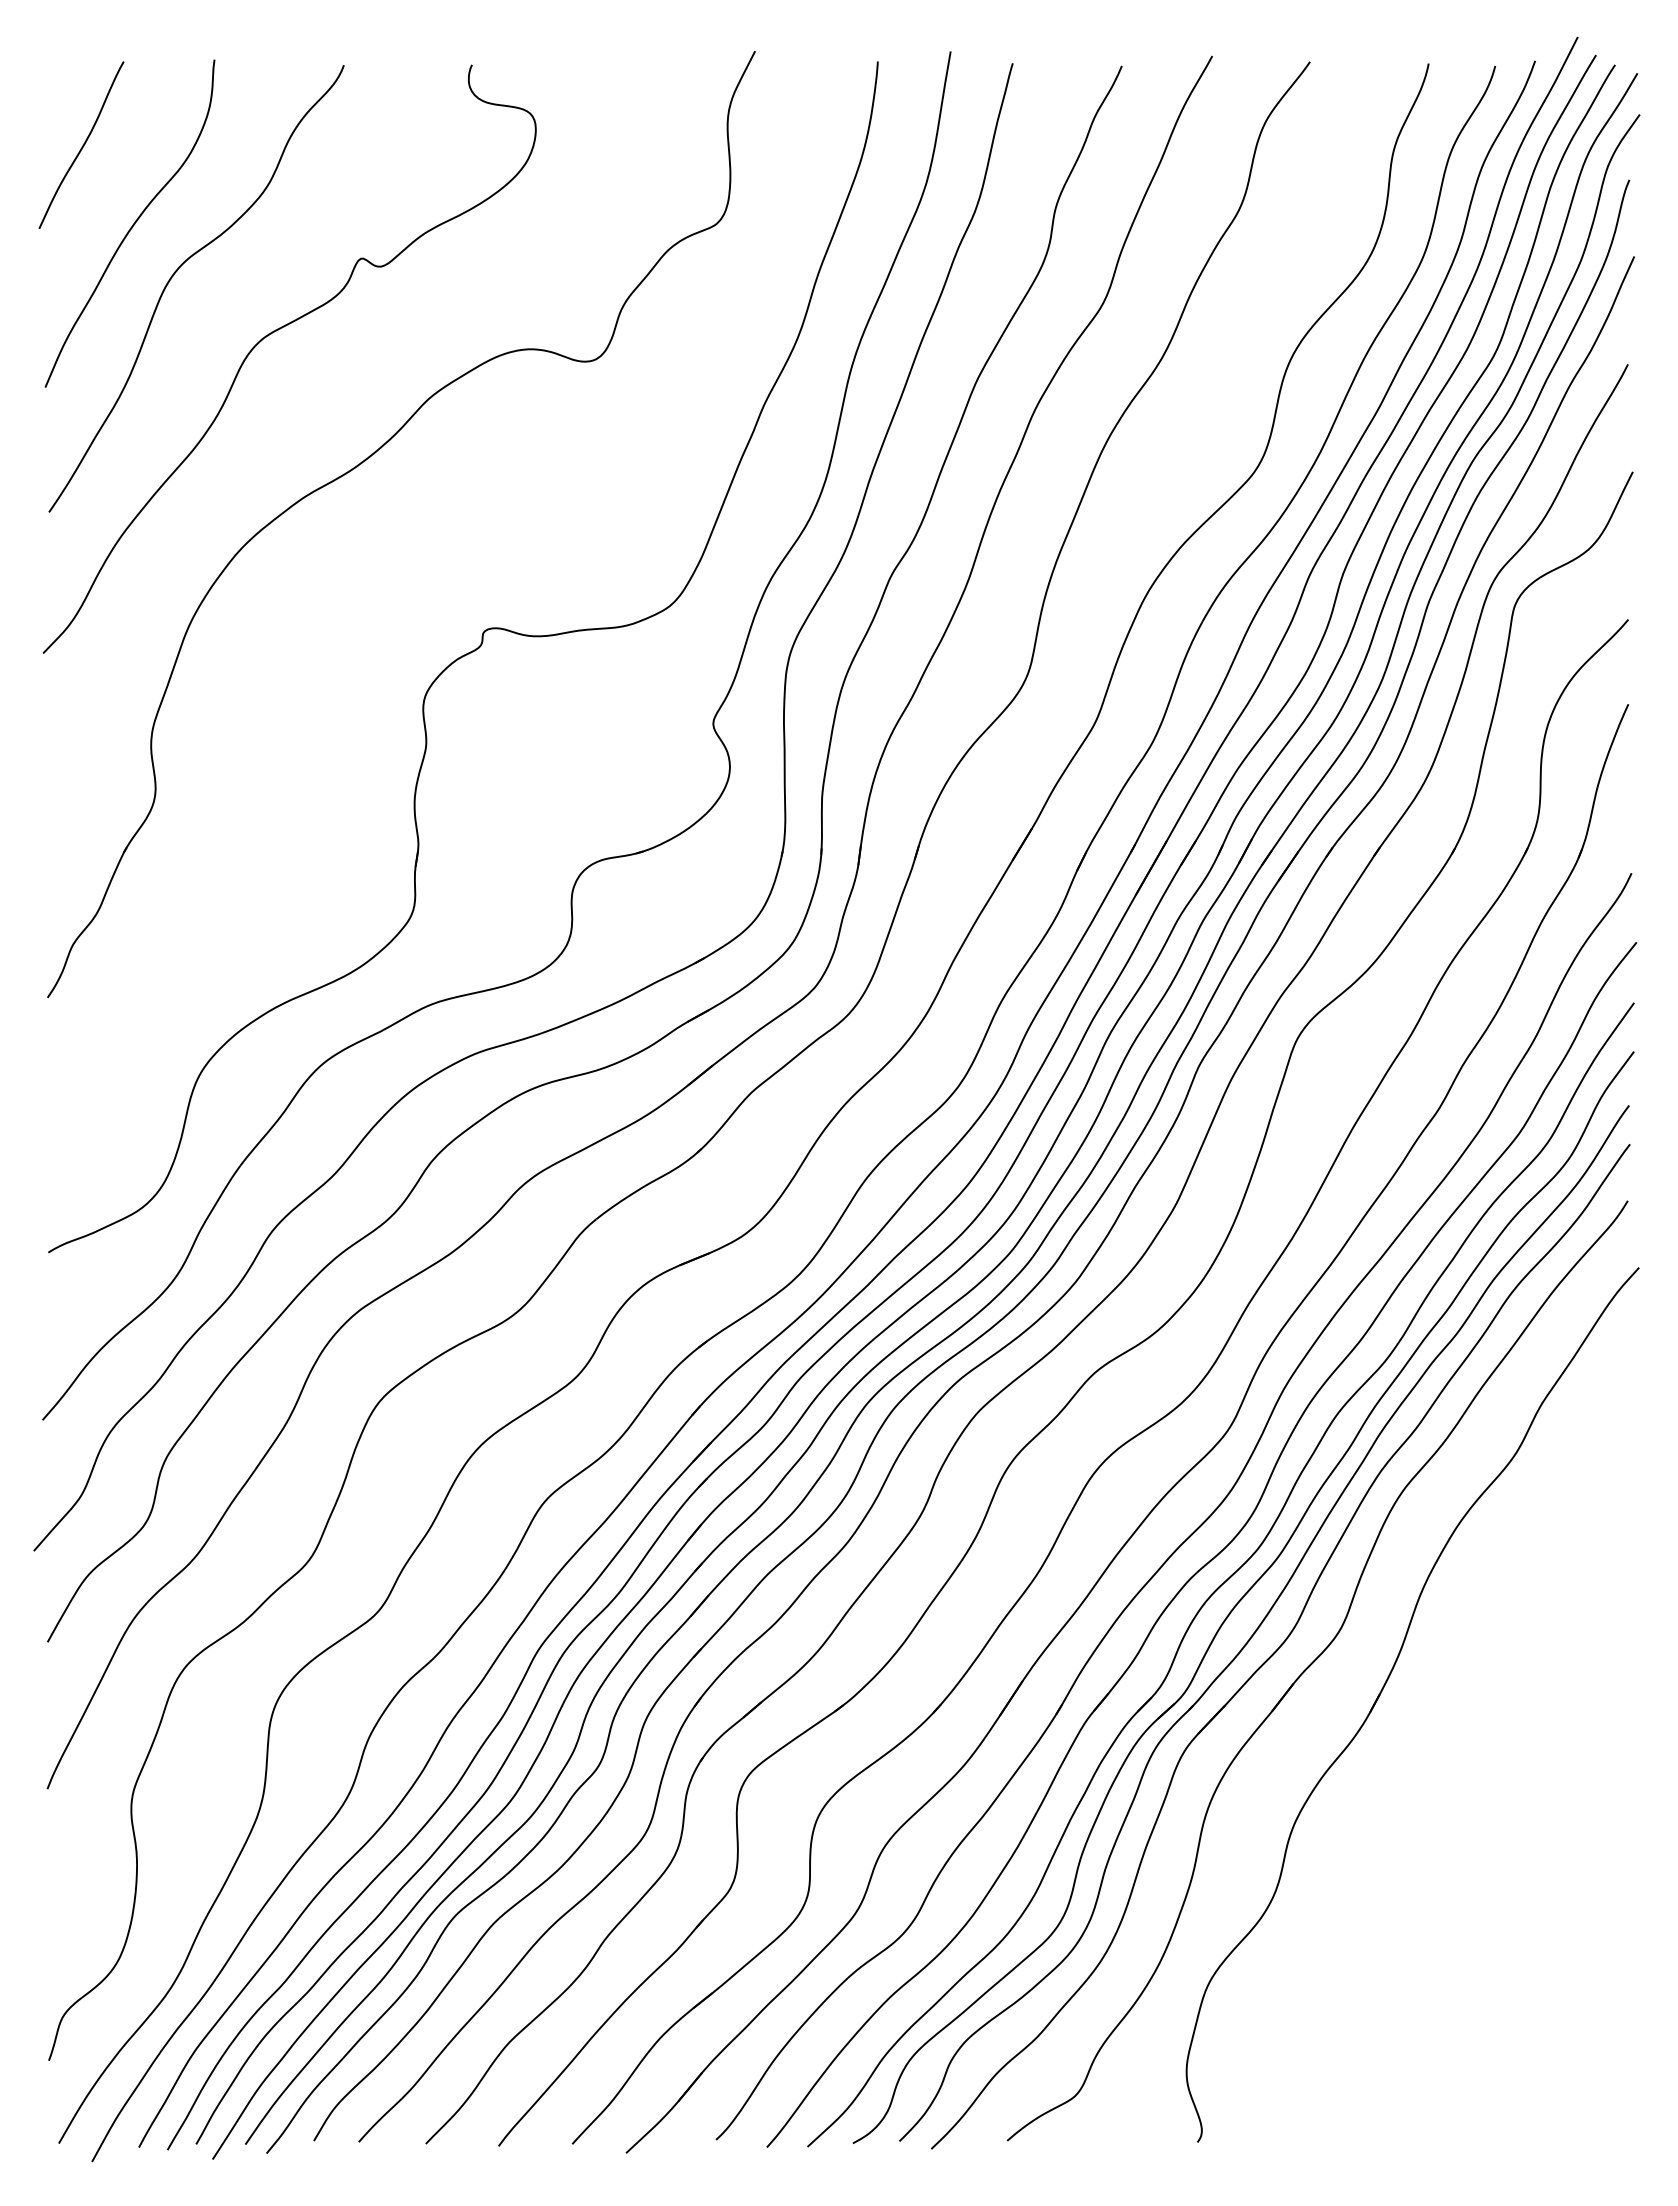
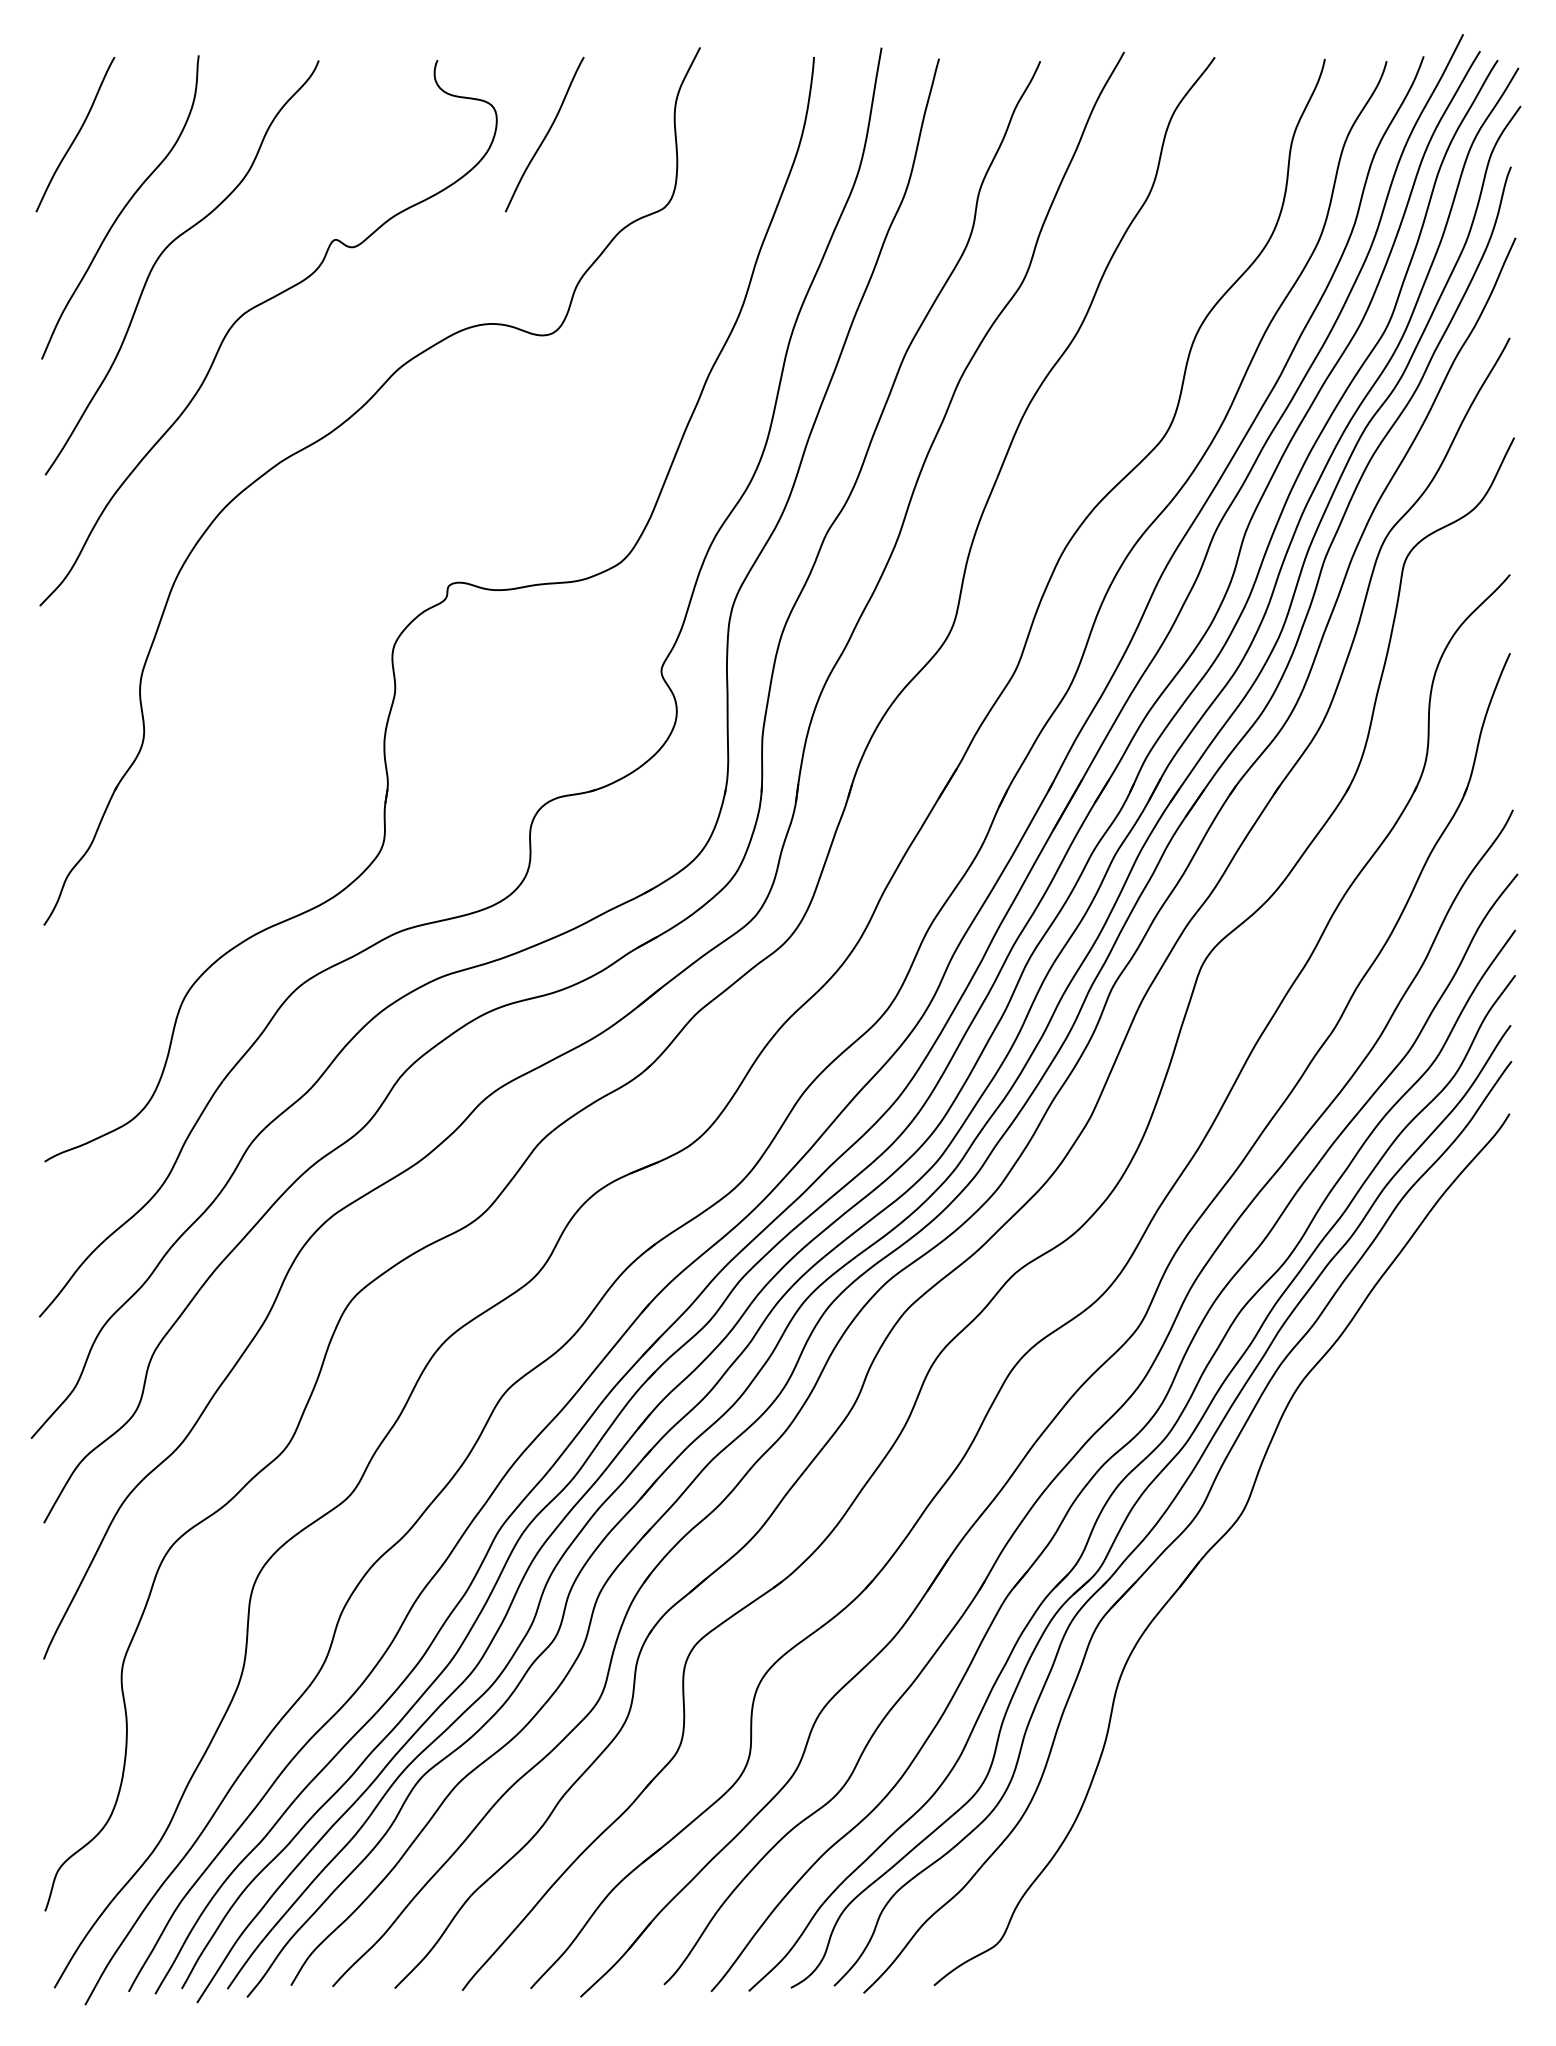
curve: (588, 145) -> (545, 134), added
part: (1383, 1689) -> (1283, 1566), removed

